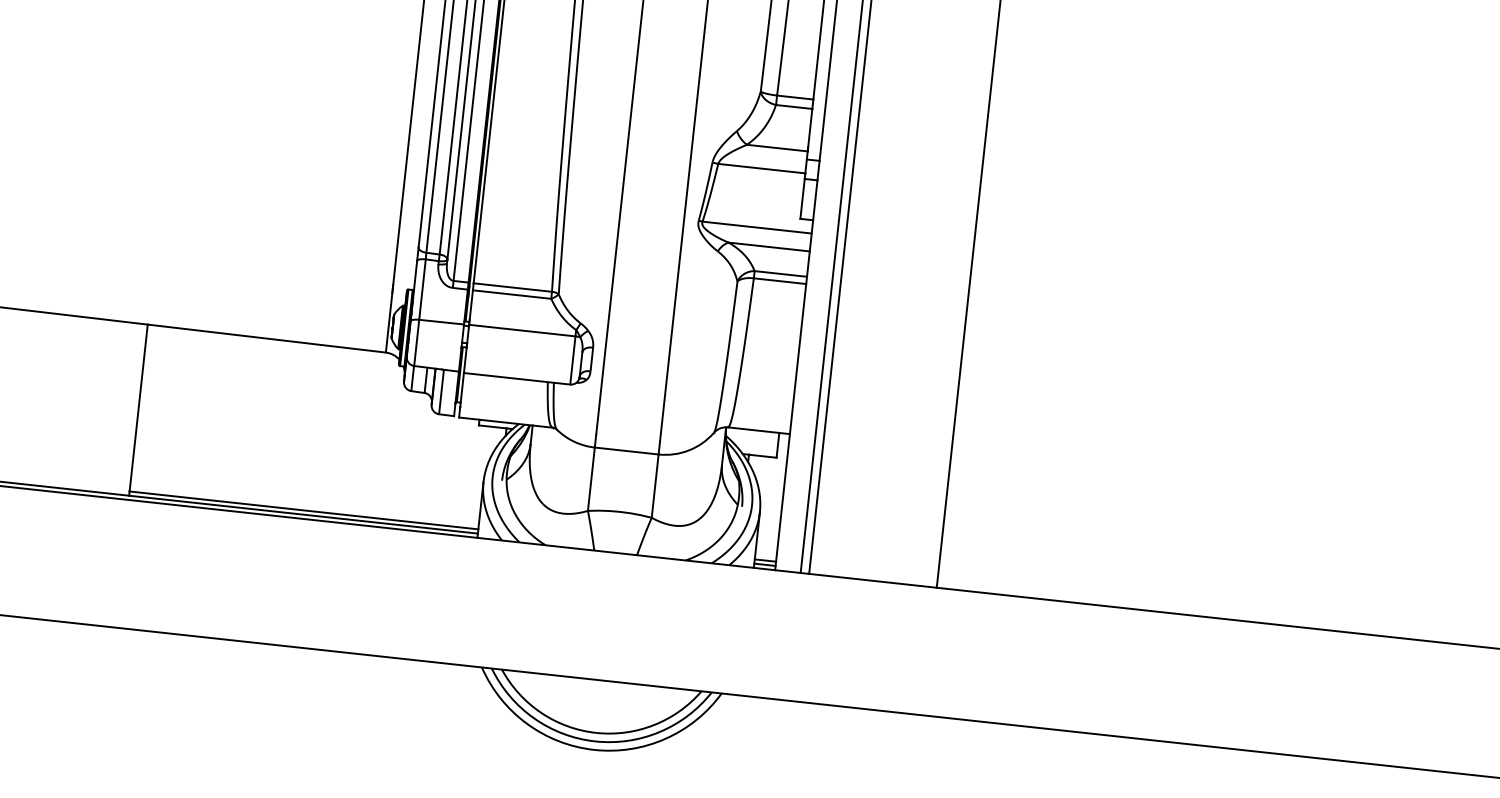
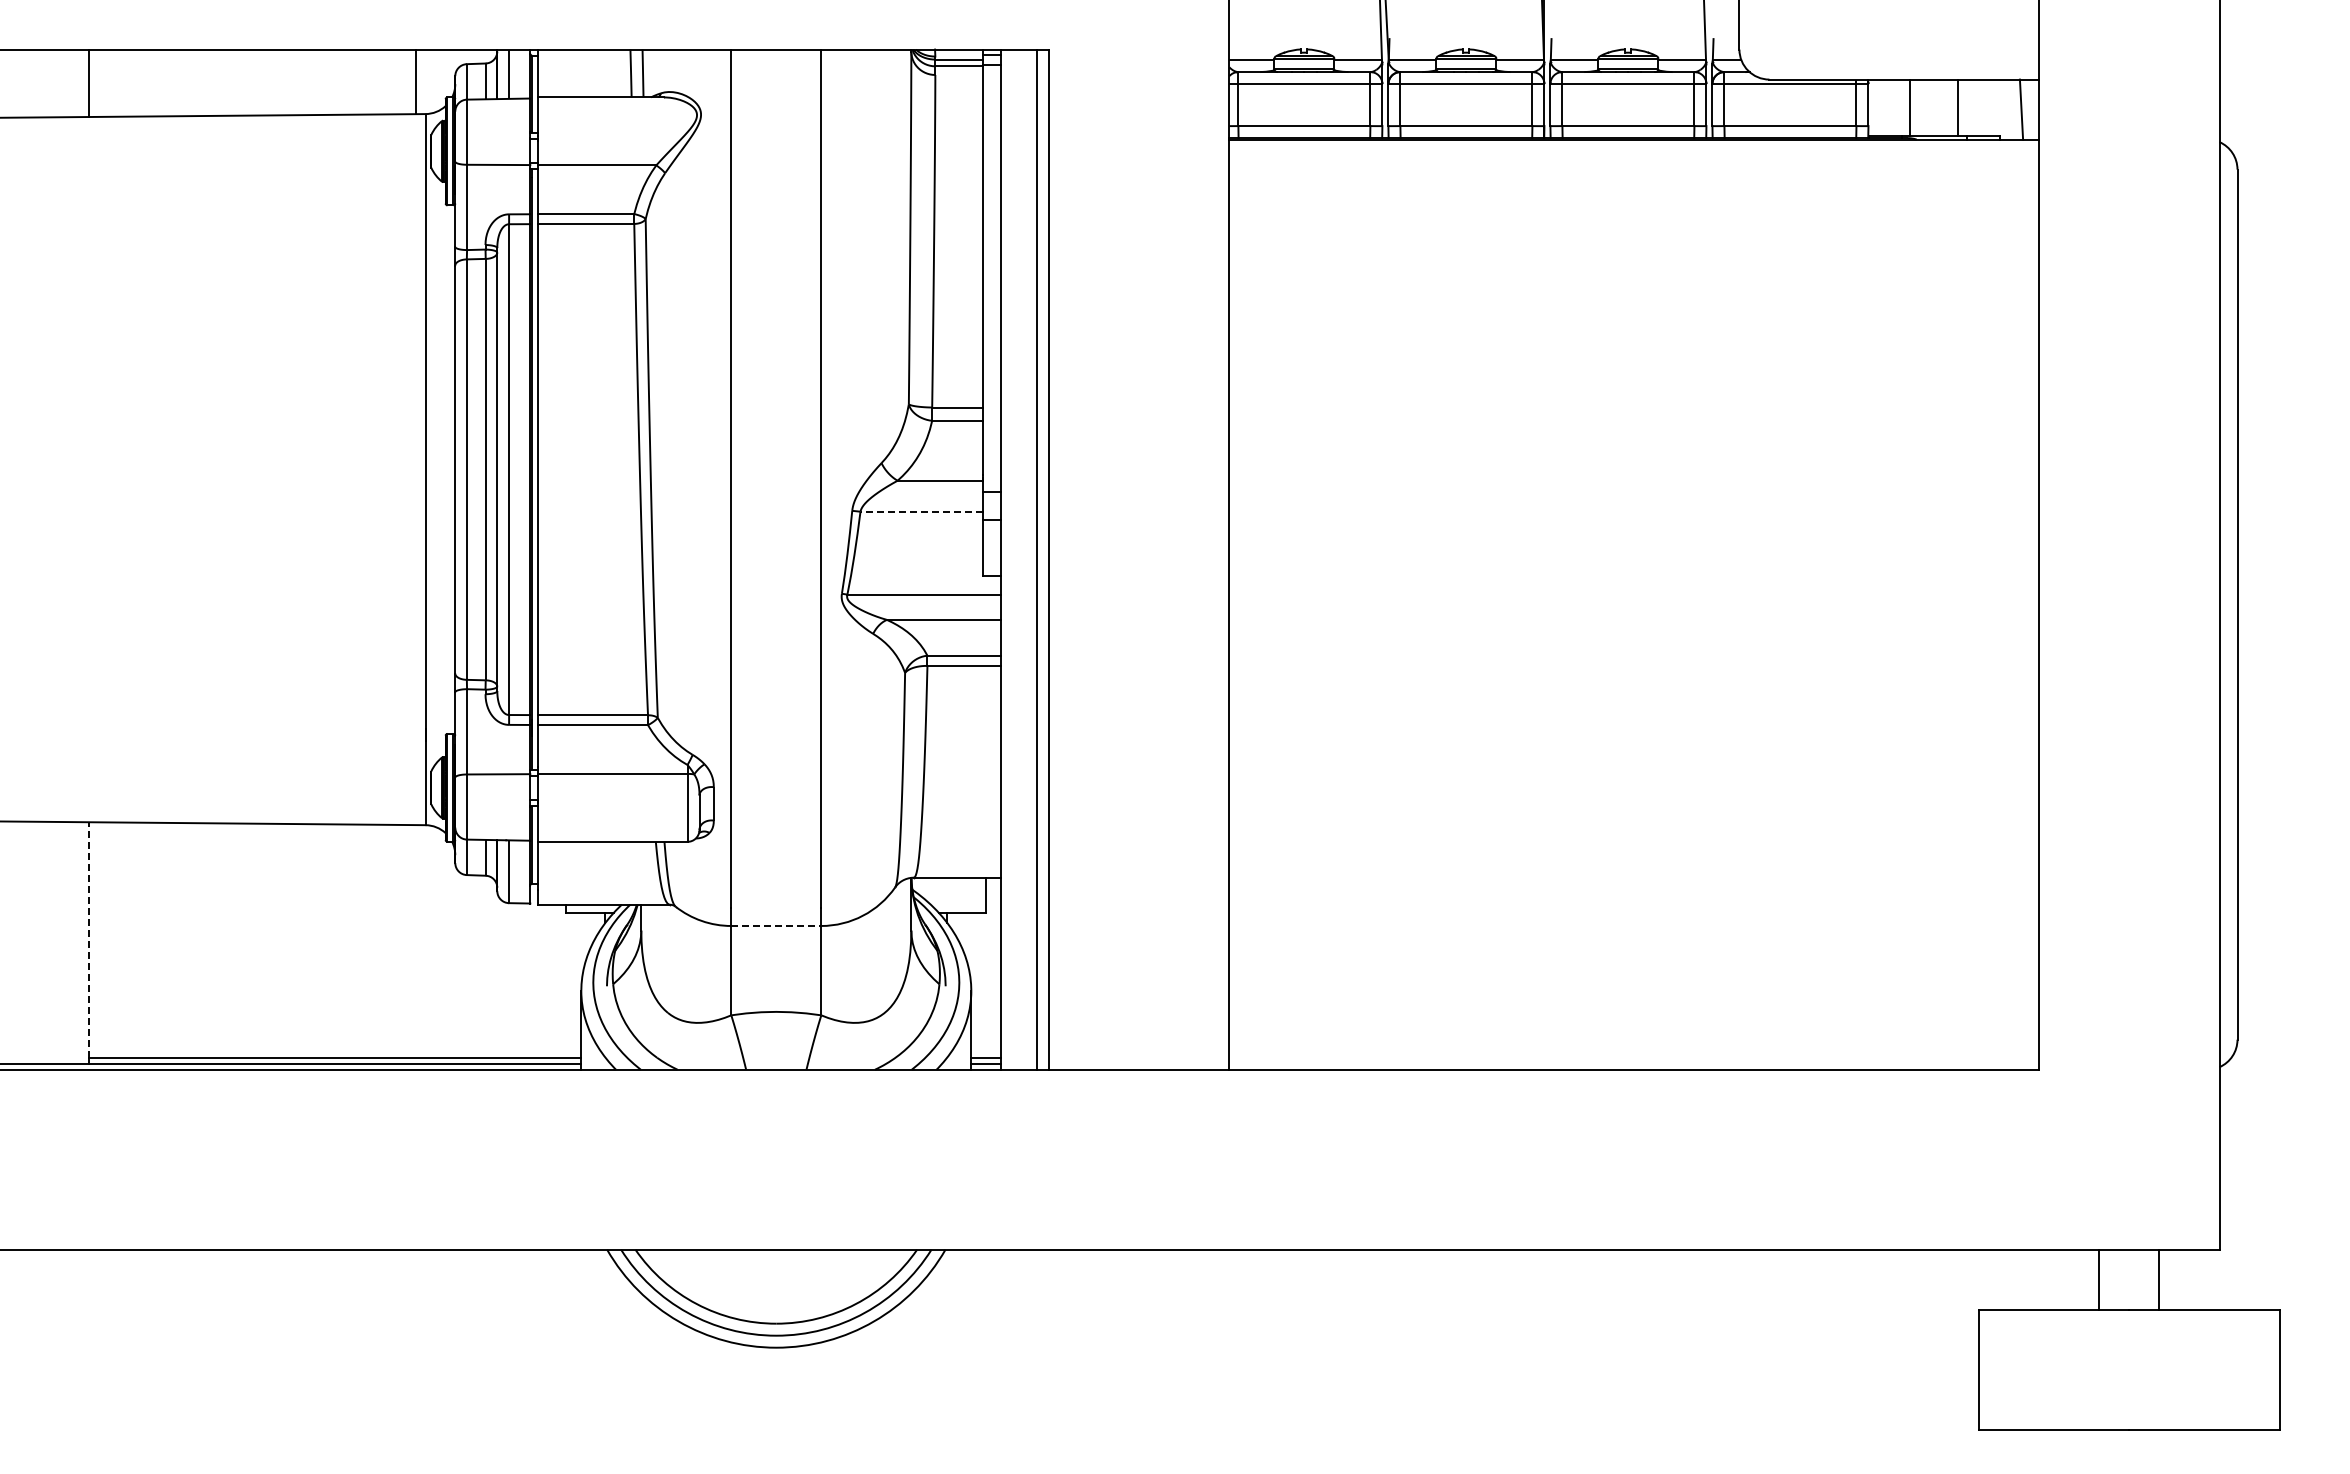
line: (761, 168) -> (921, 511), solid -> dashed
line: (138, 407) -> (89, 939), solid -> dashed
line: (626, 450) -> (776, 925), solid -> dashed

